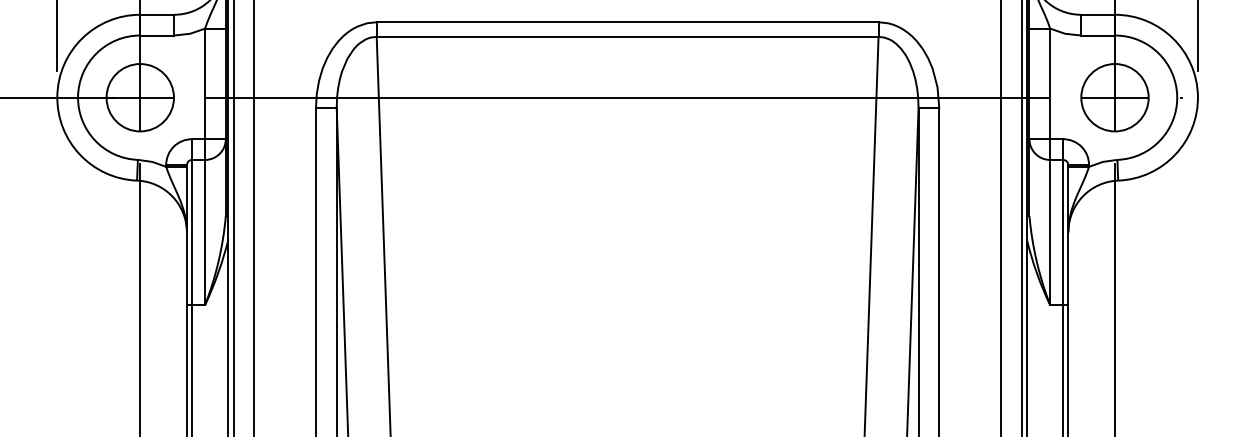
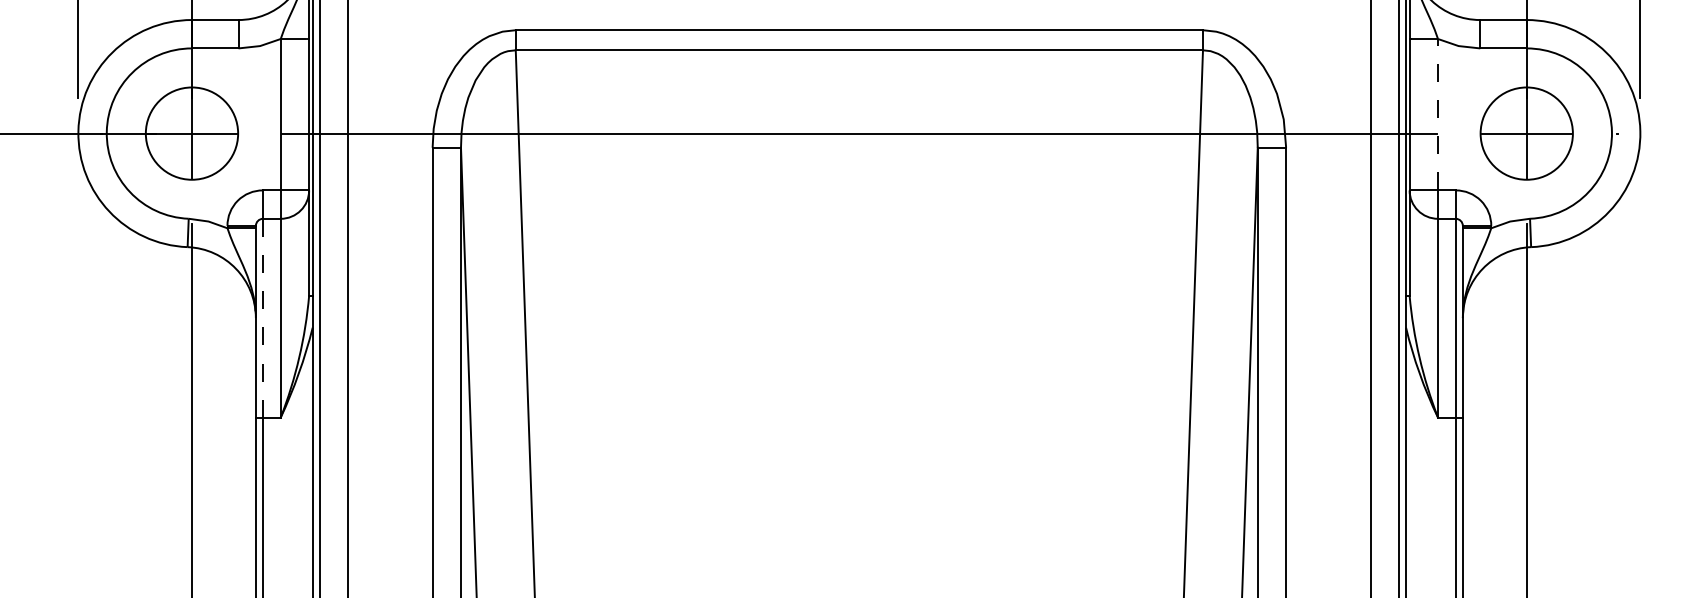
line: (1050, 83) -> (1438, 114), solid -> dashed
line: (192, 232) -> (263, 318), solid -> dashed

